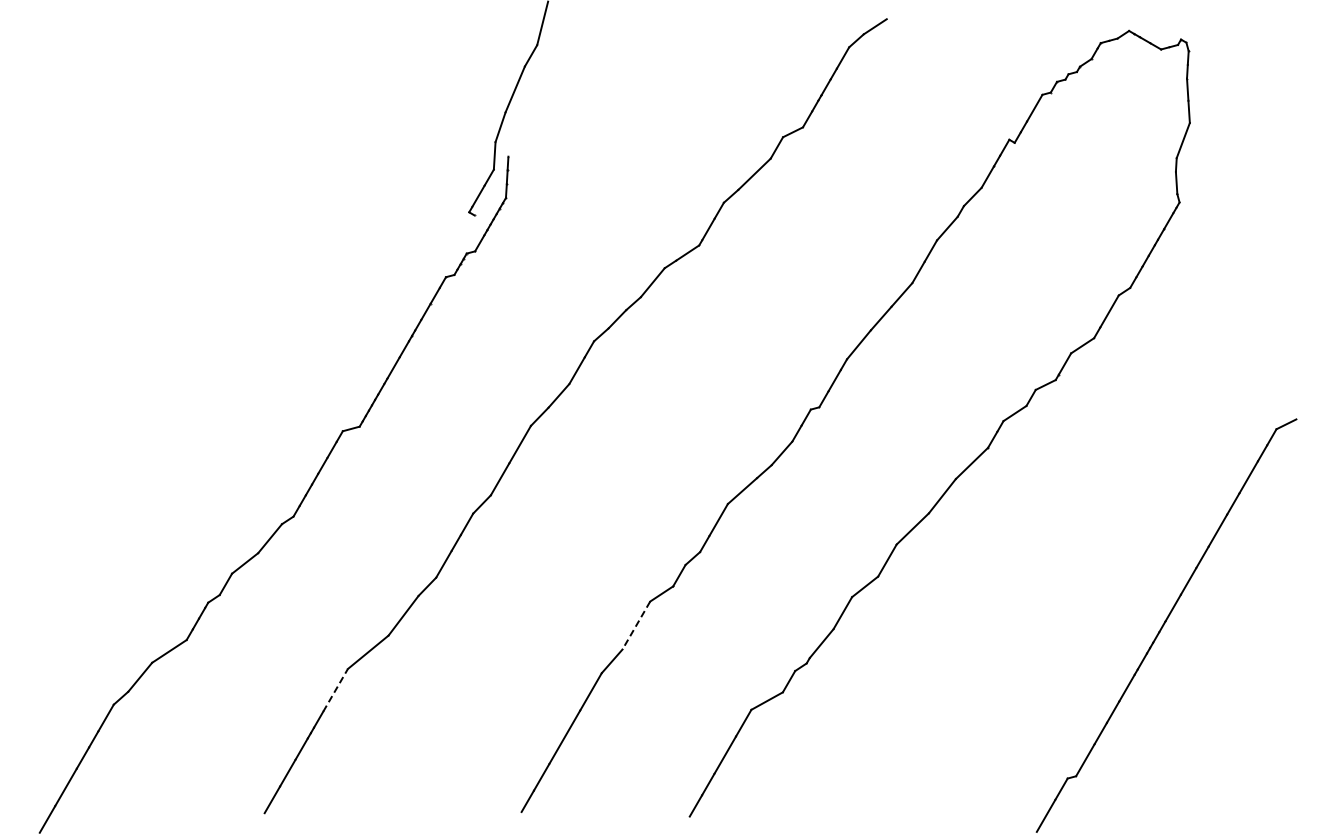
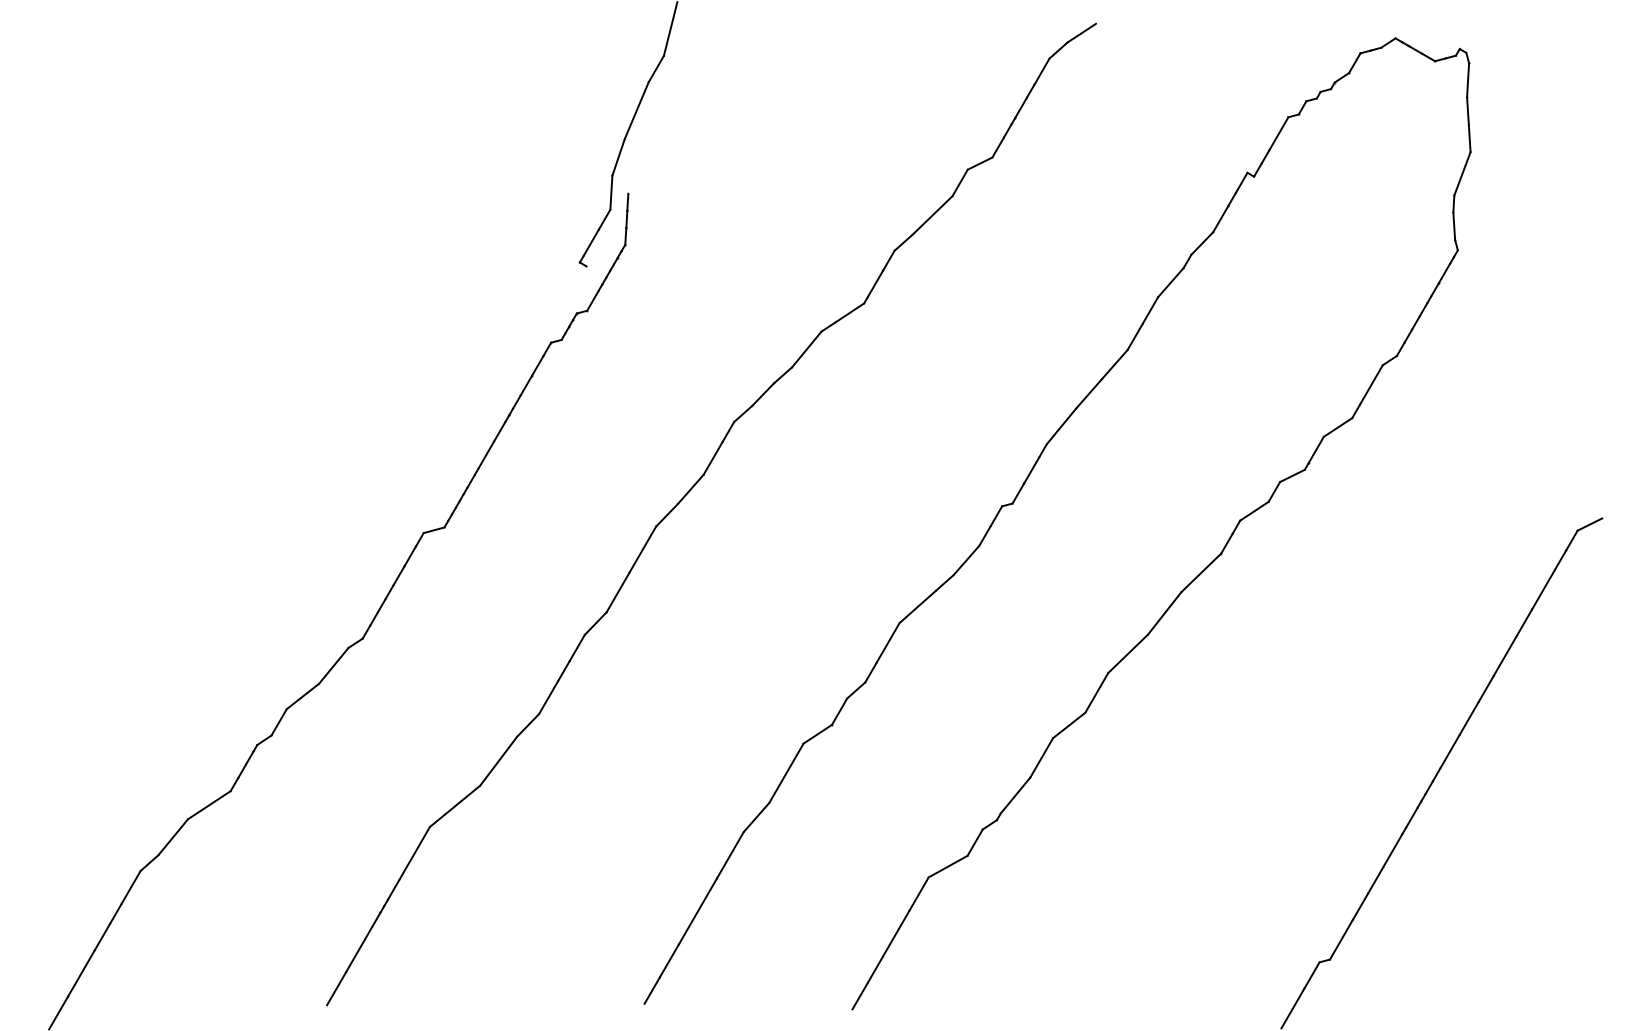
line: (636, 625) -> (786, 773), dashed -> solid
line: (335, 690) -> (414, 853), dashed -> solid

